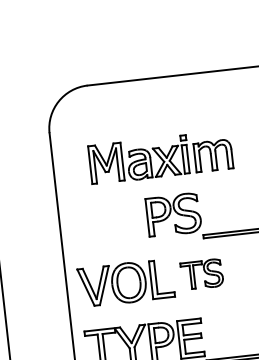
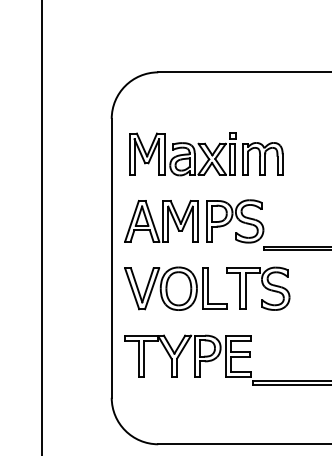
part: (161, 157) -> (206, 154), moved
part: (106, 222) -> (161, 221), added
part: (202, 274) -> (258, 288), size x1.43

